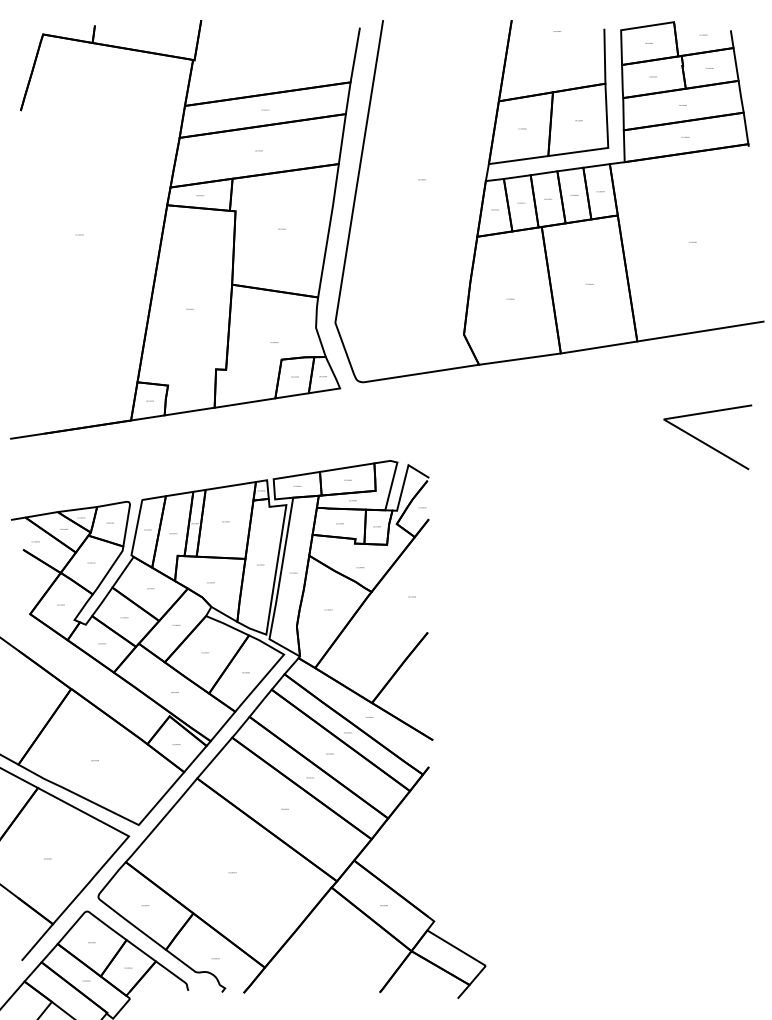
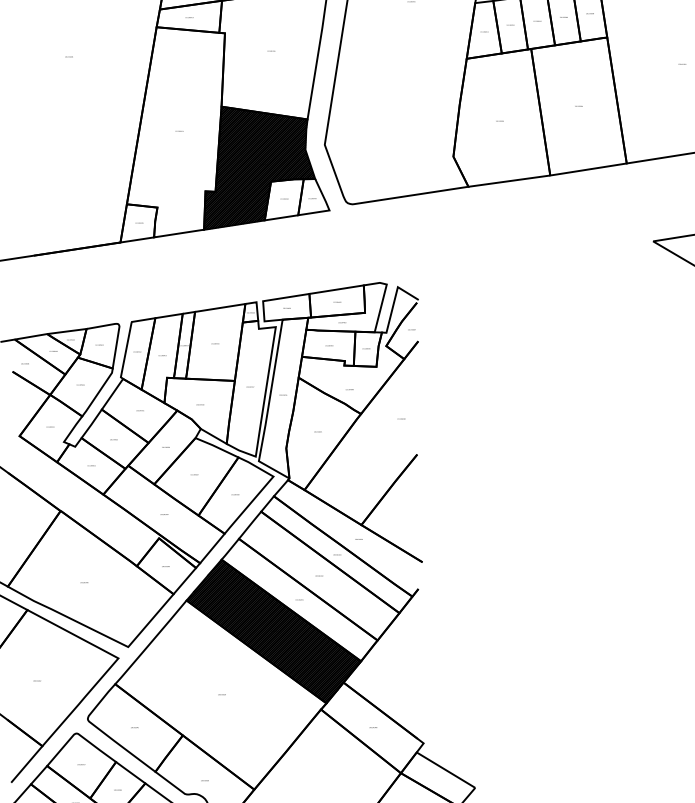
hatch: (269, 345) -> (258, 167), added
hatch: (283, 809) -> (272, 631), added

